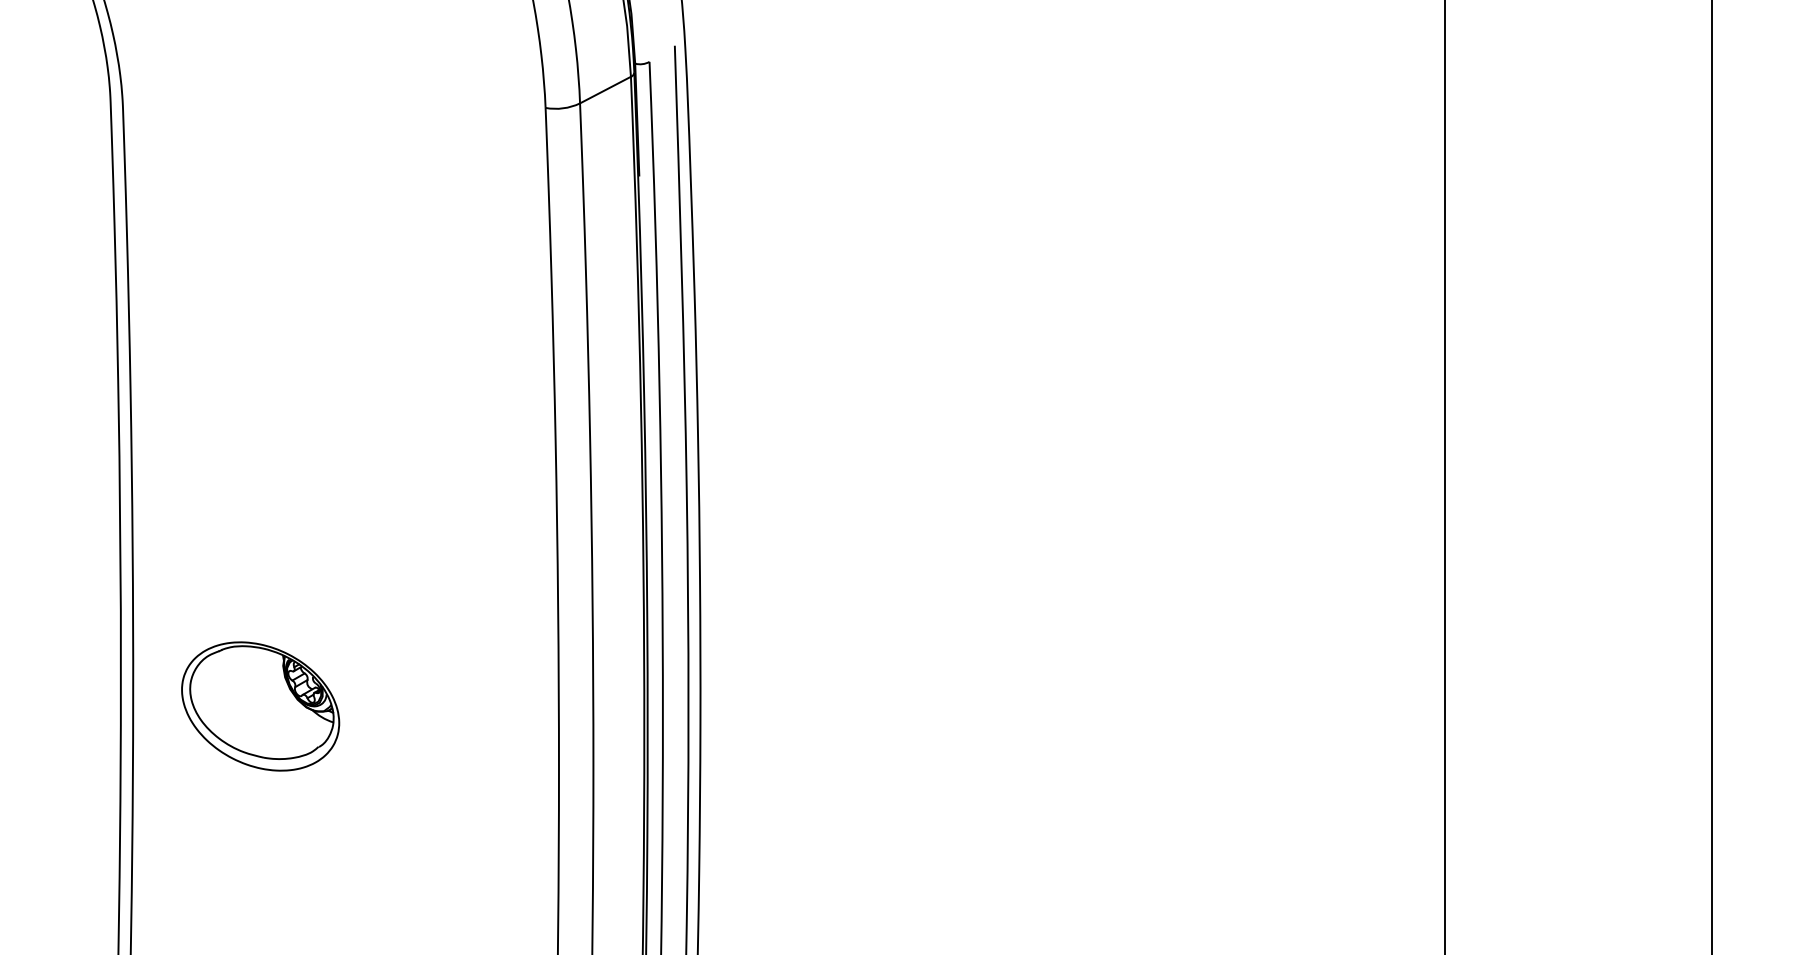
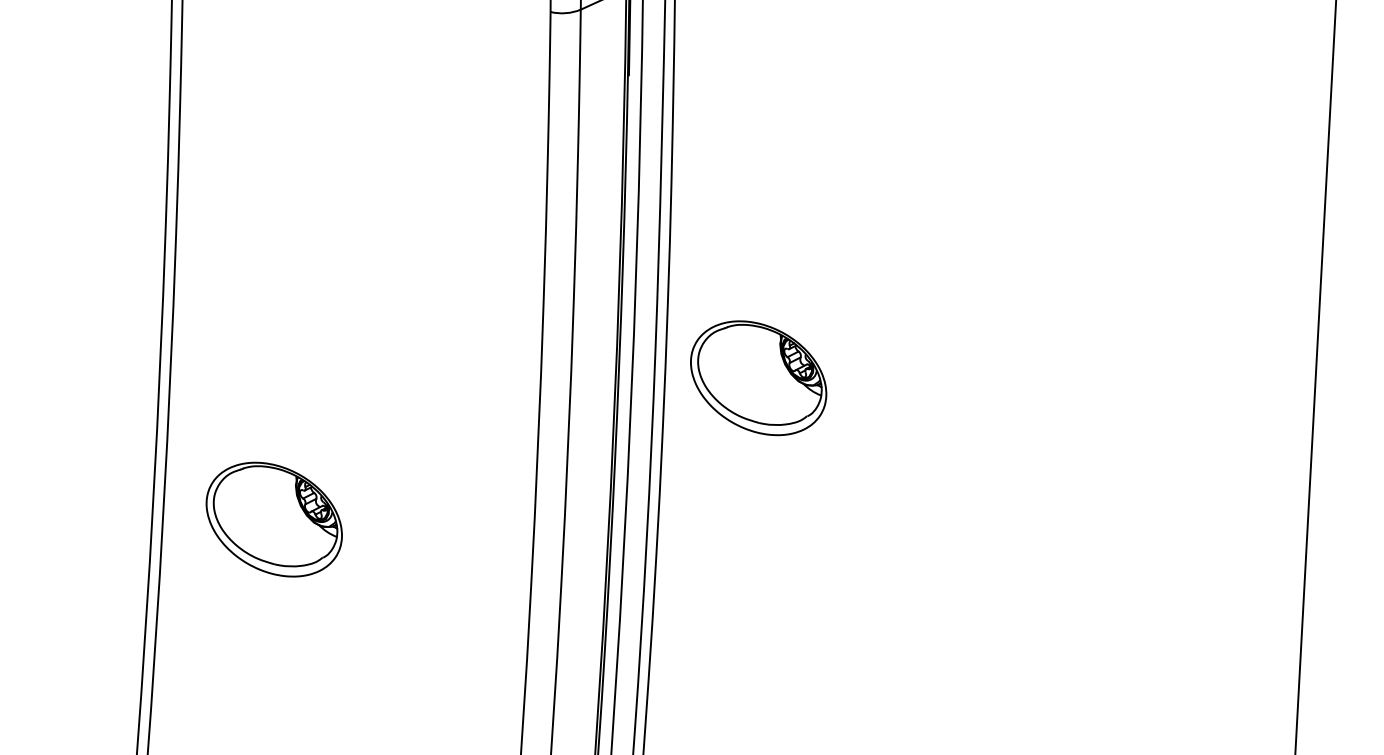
part: (806, 514) -> (758, 378), added

